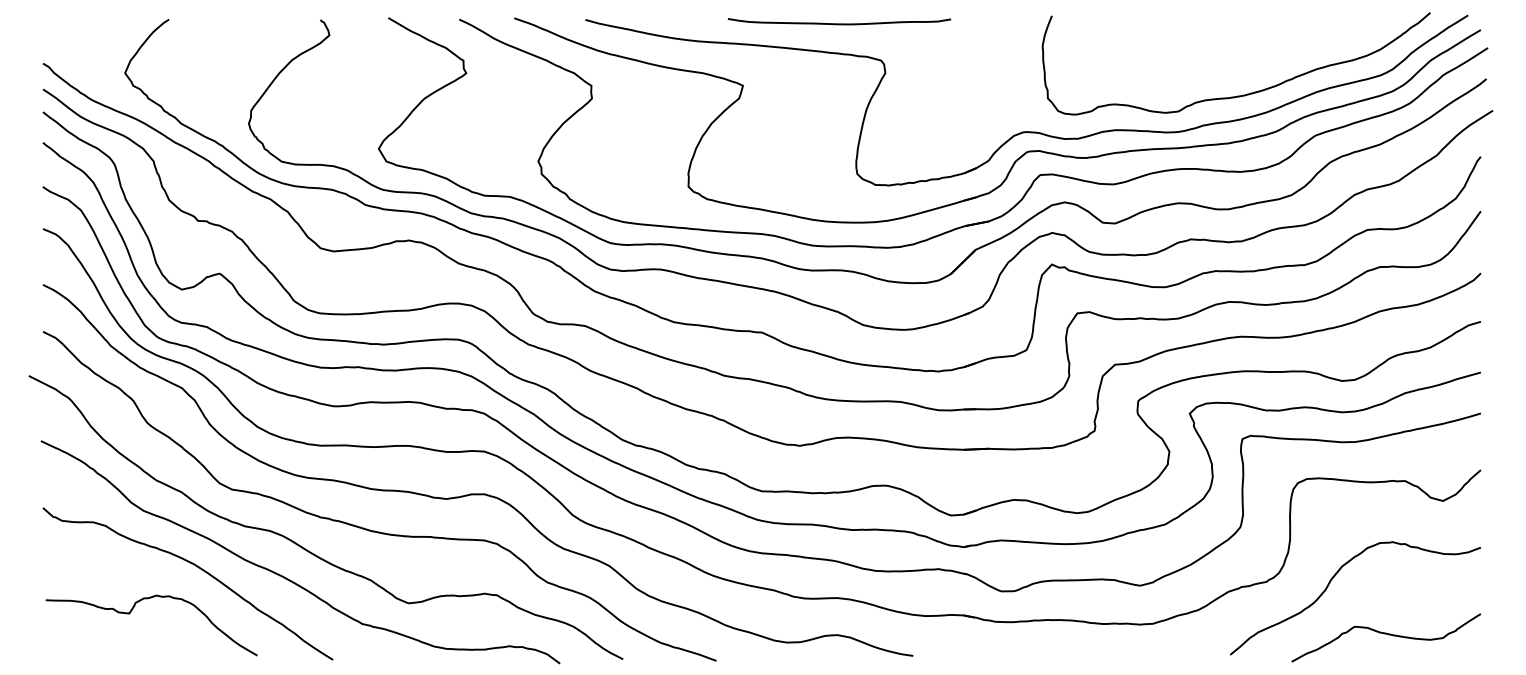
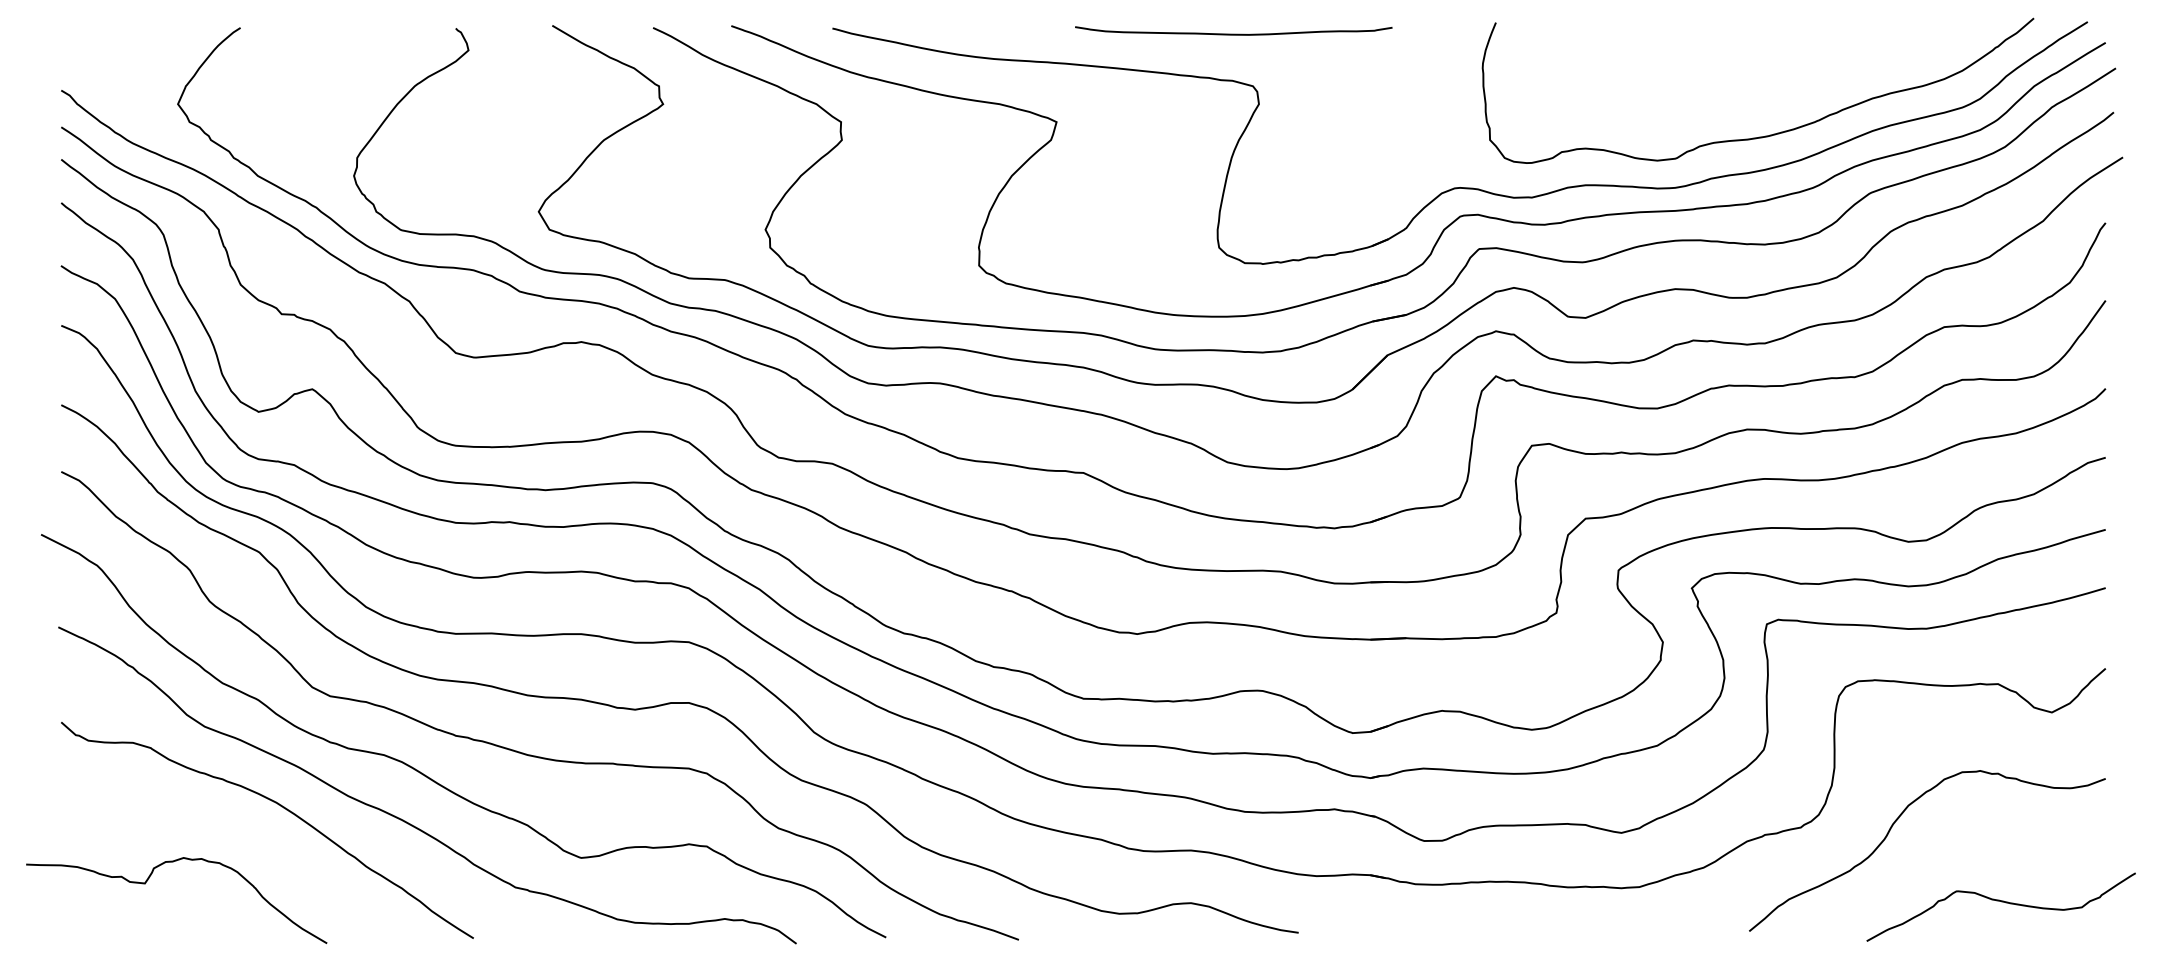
curve: (839, 23) -> (1233, 33), moved
curve: (131, 611) -> (148, 880), moved
curve: (1386, 634) -> (2001, 902), moved

